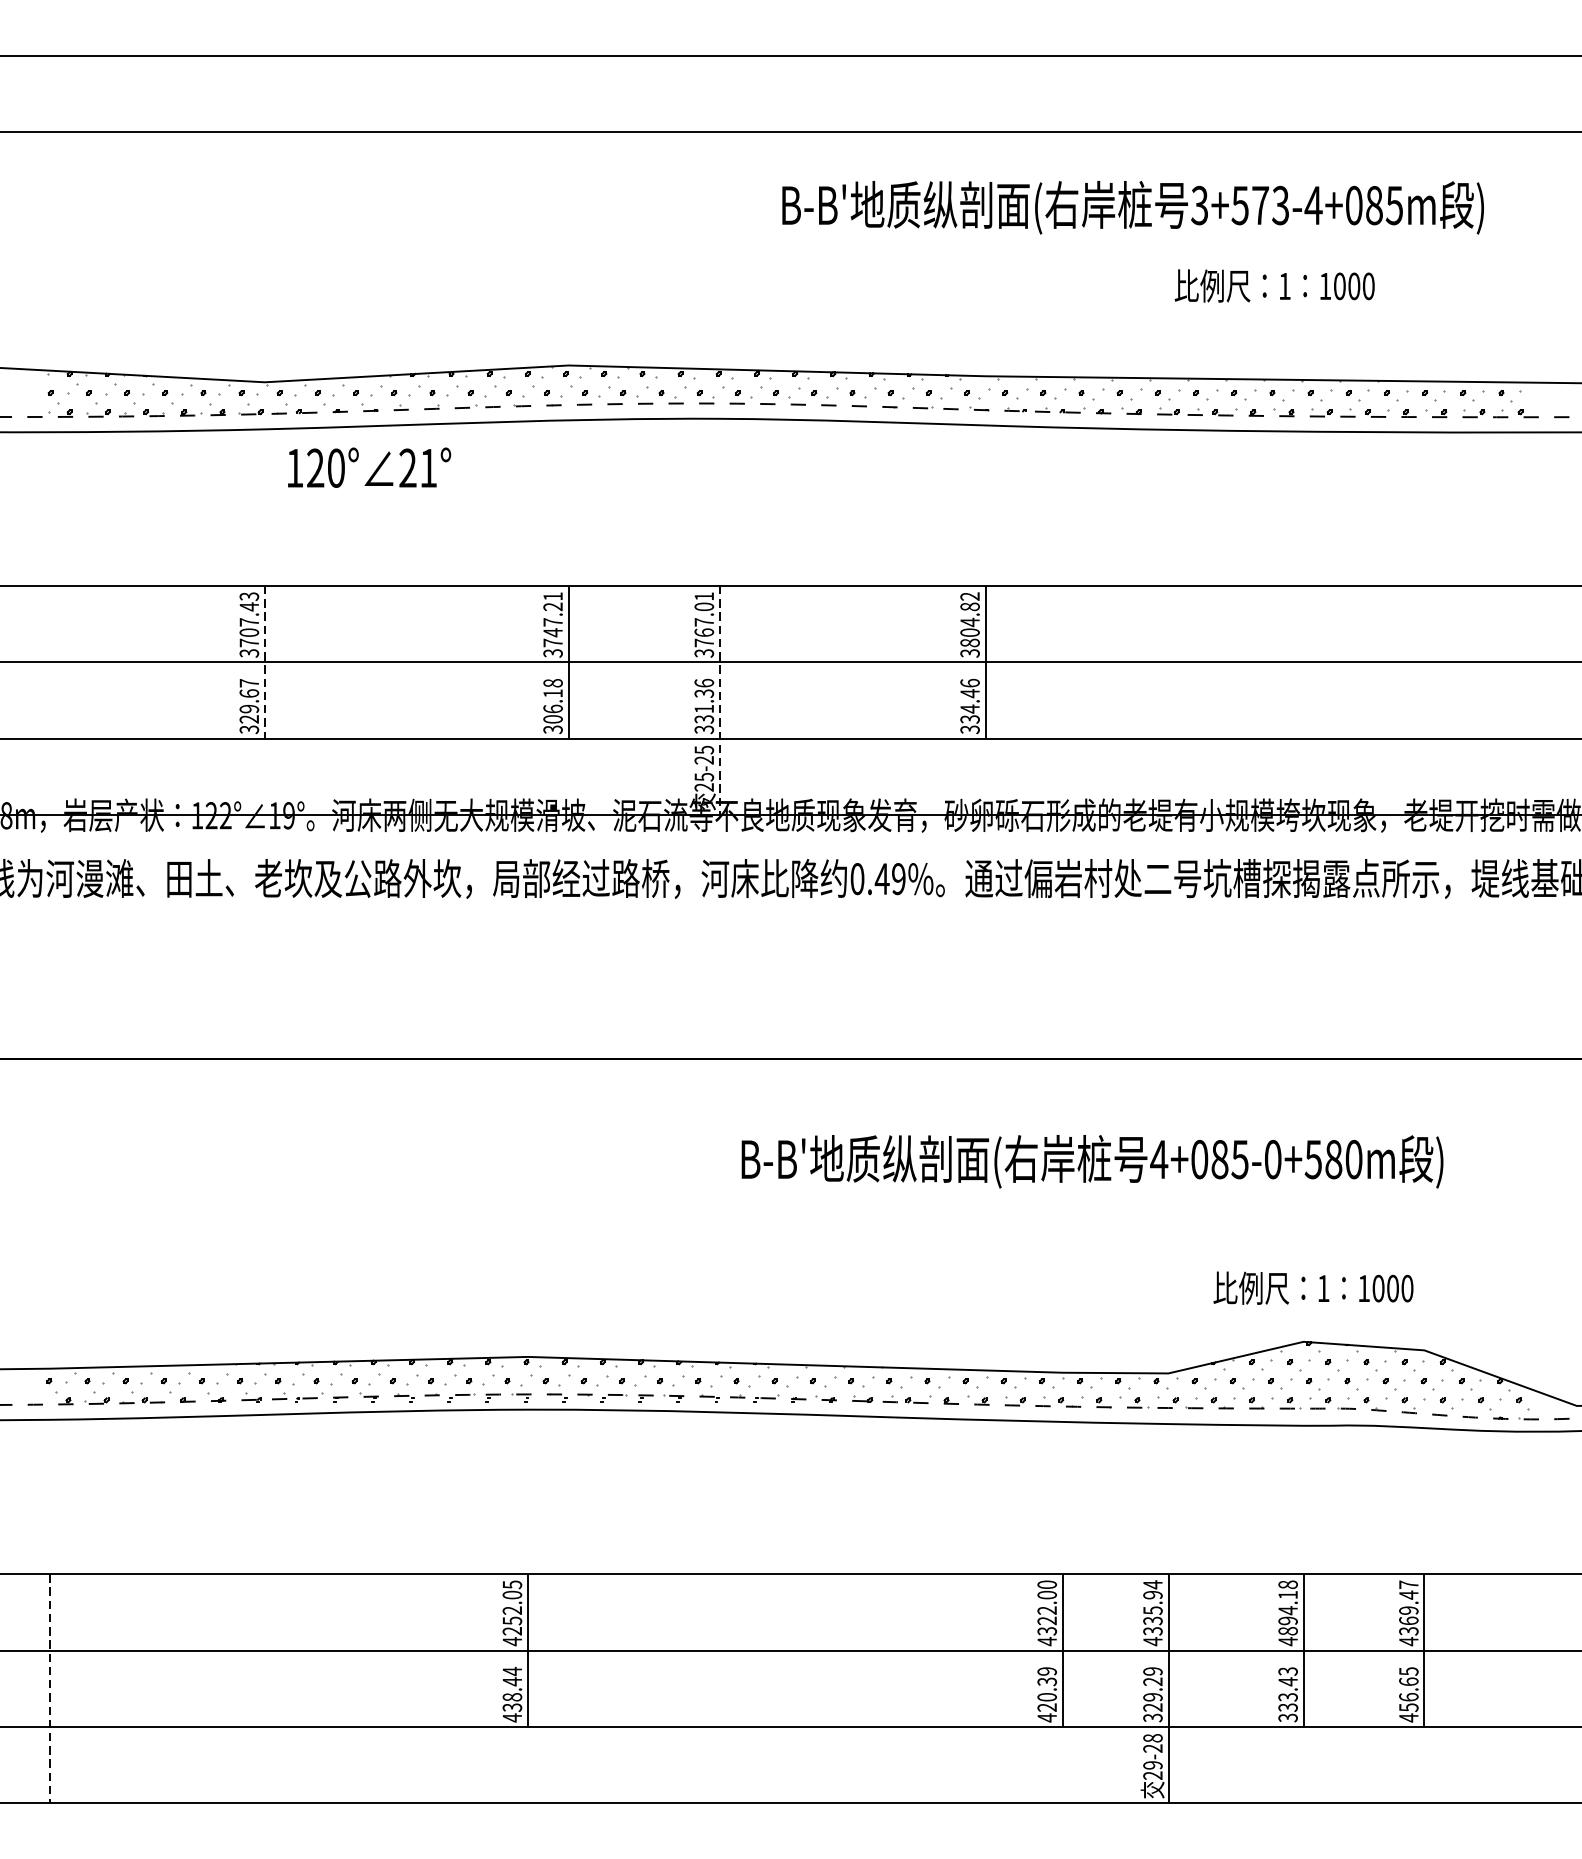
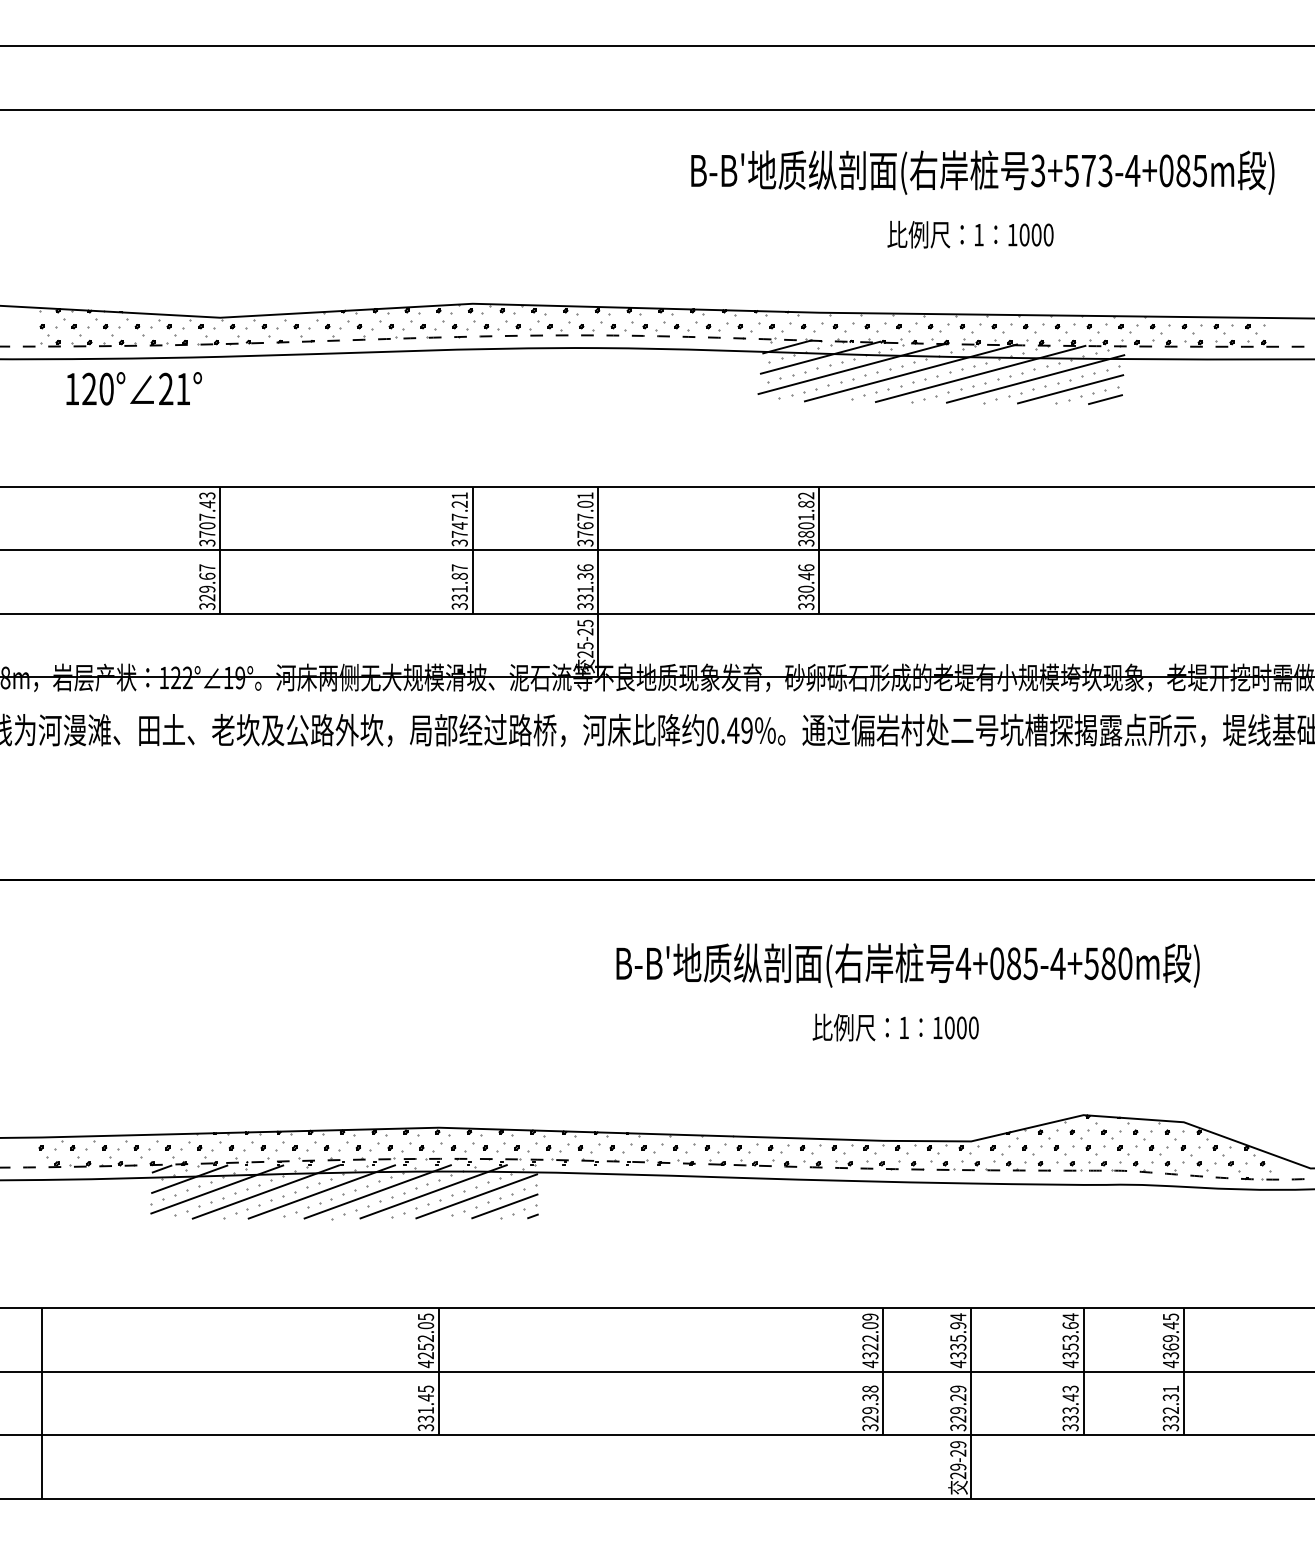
text: (1132, 207) -> (982, 172), moved
text: (1274, 285) -> (970, 234), moved
hatch: (1132, 448) -> (941, 372), added
text: (368, 467) -> (133, 388), moved
text: (970, 622) -> (806, 517), 3804.82 -> 3801.82
line: (265, 662) -> (220, 550), dashed -> solid
text: (552, 700) -> (459, 582), 306.18 -> 331.87
line: (720, 700) -> (598, 582), dashed -> solid
text: (970, 709) -> (806, 589), 334.46 -> 330.46
text: (1272, 1159) -> (1057, 963), 4+085-0+580m -> 4+085-4+580m
text: (1313, 1288) -> (895, 1027), moved
hatch: (414, 1433) -> (344, 1191), added
text: (1047, 1584) -> (870, 1316), 4322.00 -> 4322.09
text: (1409, 1584) -> (1171, 1316), 4369.47 -> 4369.45
text: (1287, 1608) -> (1070, 1336), 4894.18 -> 4353.64
line: (49, 1688) -> (41, 1403), dashed -> solid
text: (511, 1694) -> (425, 1408), 438.44 -> 331.45
text: (1047, 1694) -> (870, 1408), 420.39 -> 329.38
text: (1408, 1694) -> (1170, 1408), 456.65 -> 332.31
text: (1153, 1738) -> (958, 1444), 29-28 -> 29-29

